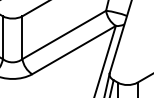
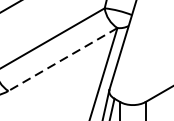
line: (73, 50) -> (62, 60), solid -> dashed

